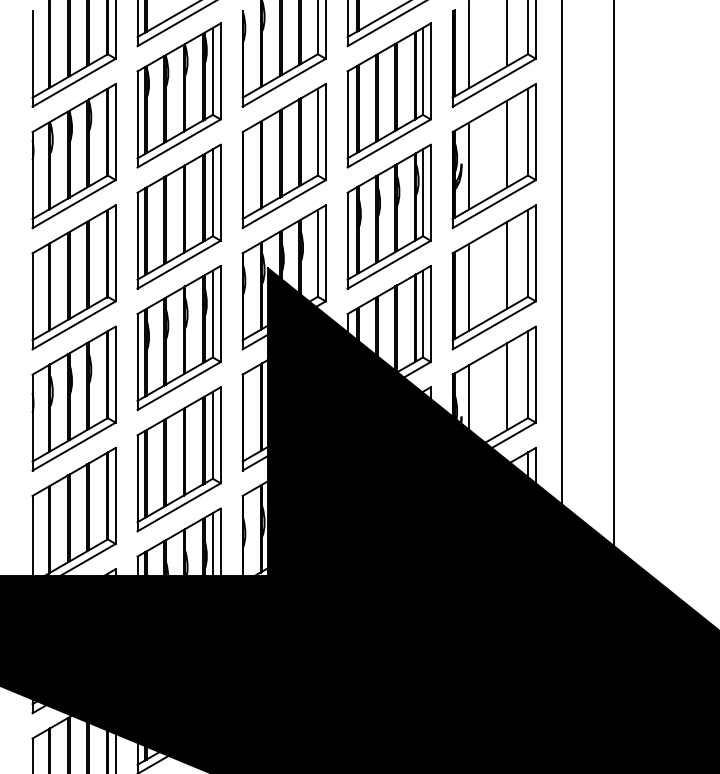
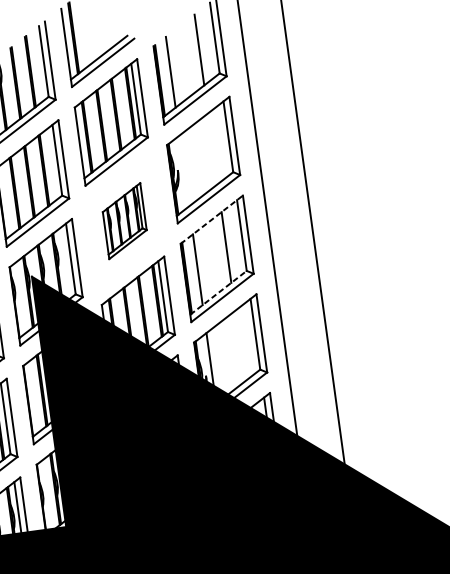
line: (507, 143) -> (212, 148), removed
line: (469, 165) -> (184, 170), removed
part: (388, 216) -> (124, 221), size x0.6
line: (494, 229) -> (211, 219), solid -> dashed
line: (490, 318) -> (218, 292), solid -> dashed
line: (507, 386) -> (240, 346), removed

